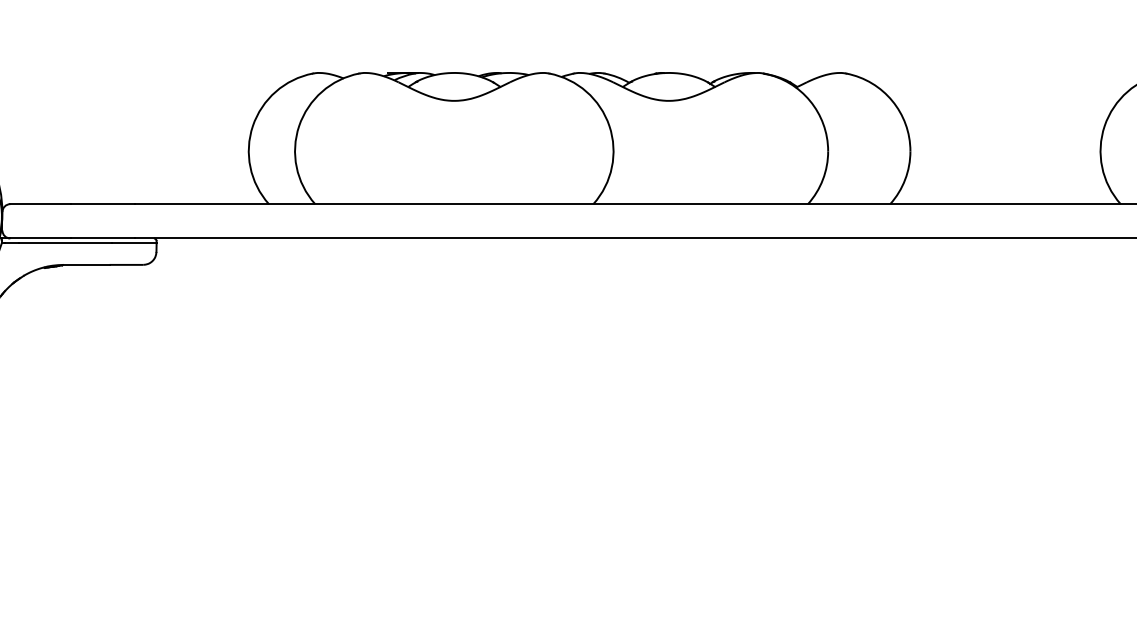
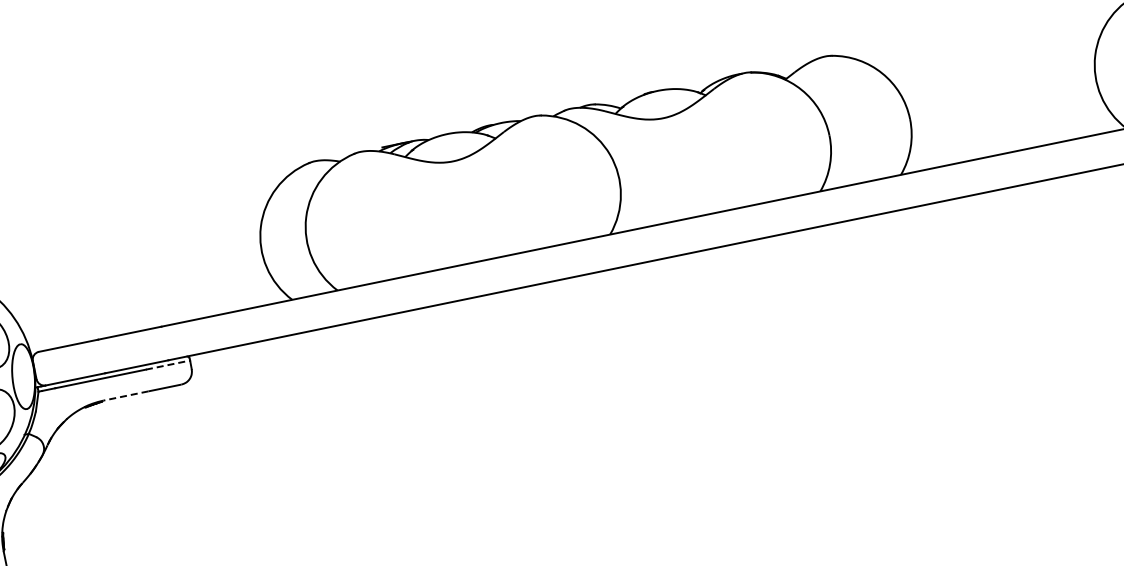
line: (134, 243) -> (168, 365), solid -> dashed
line: (86, 264) -> (125, 395), solid -> dashed

